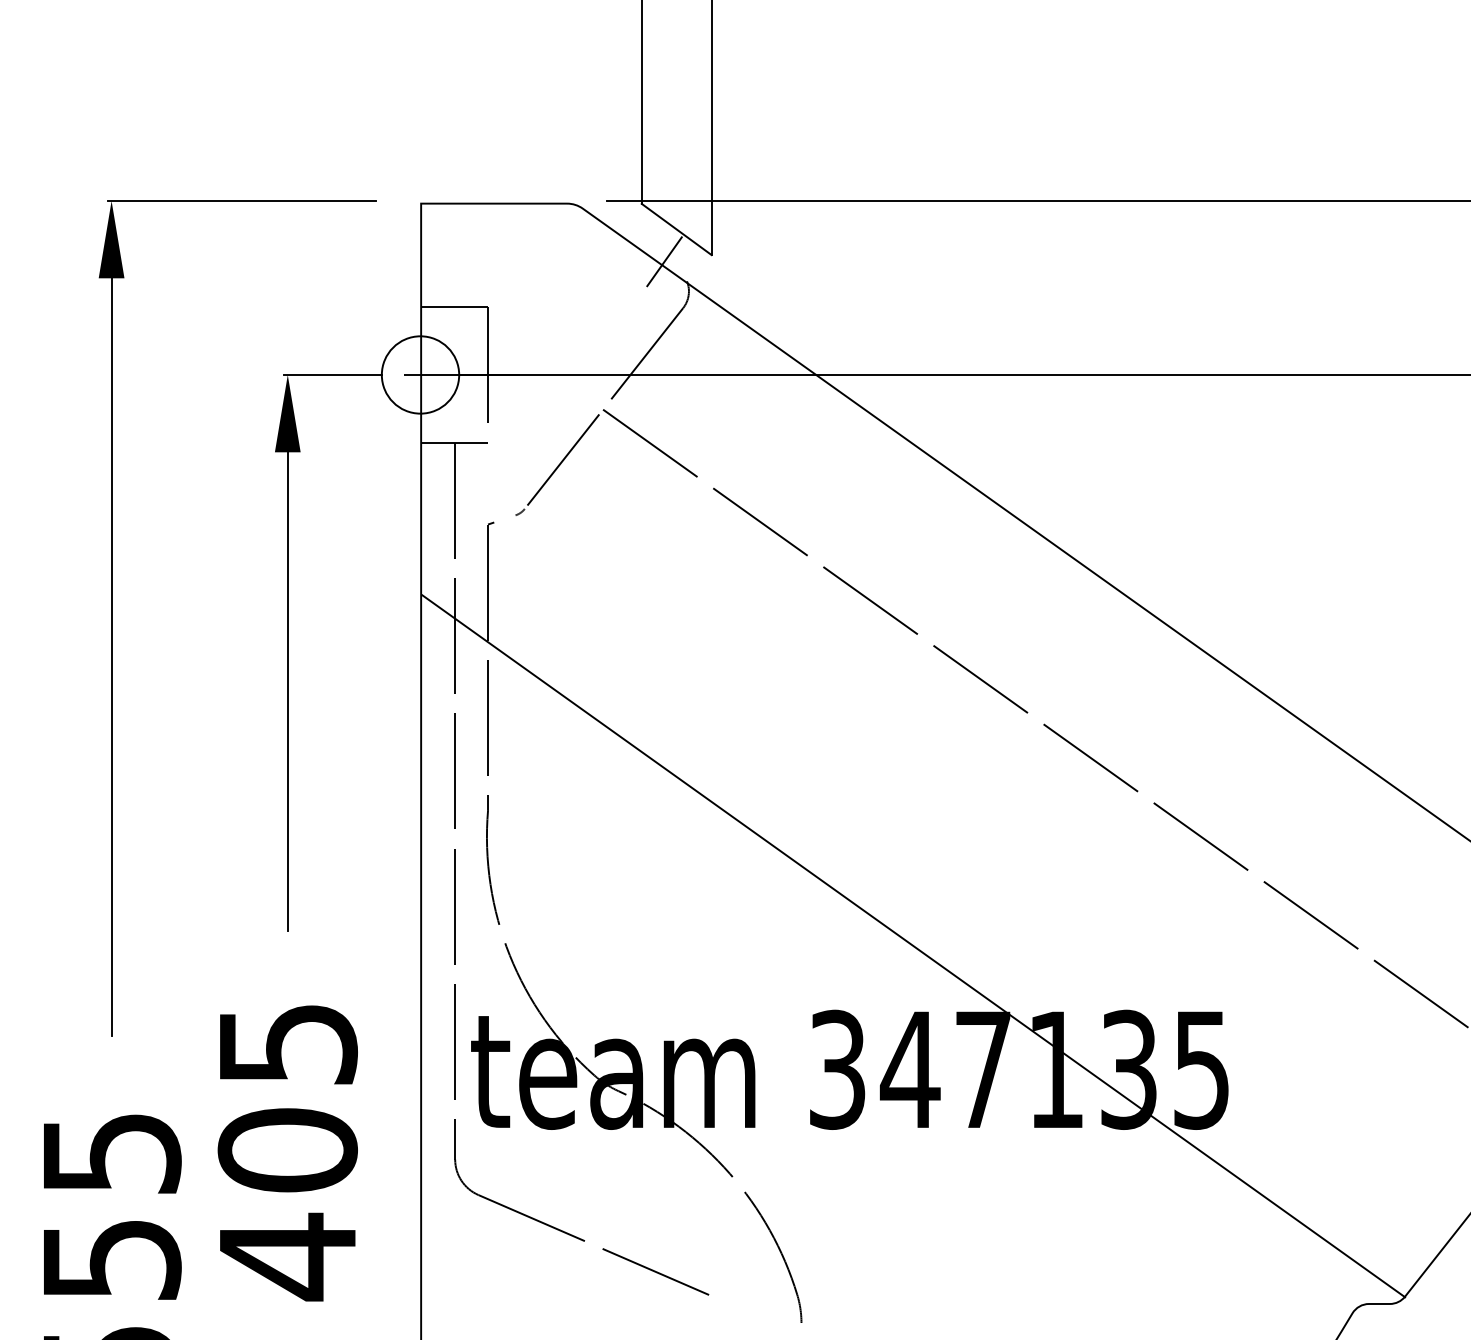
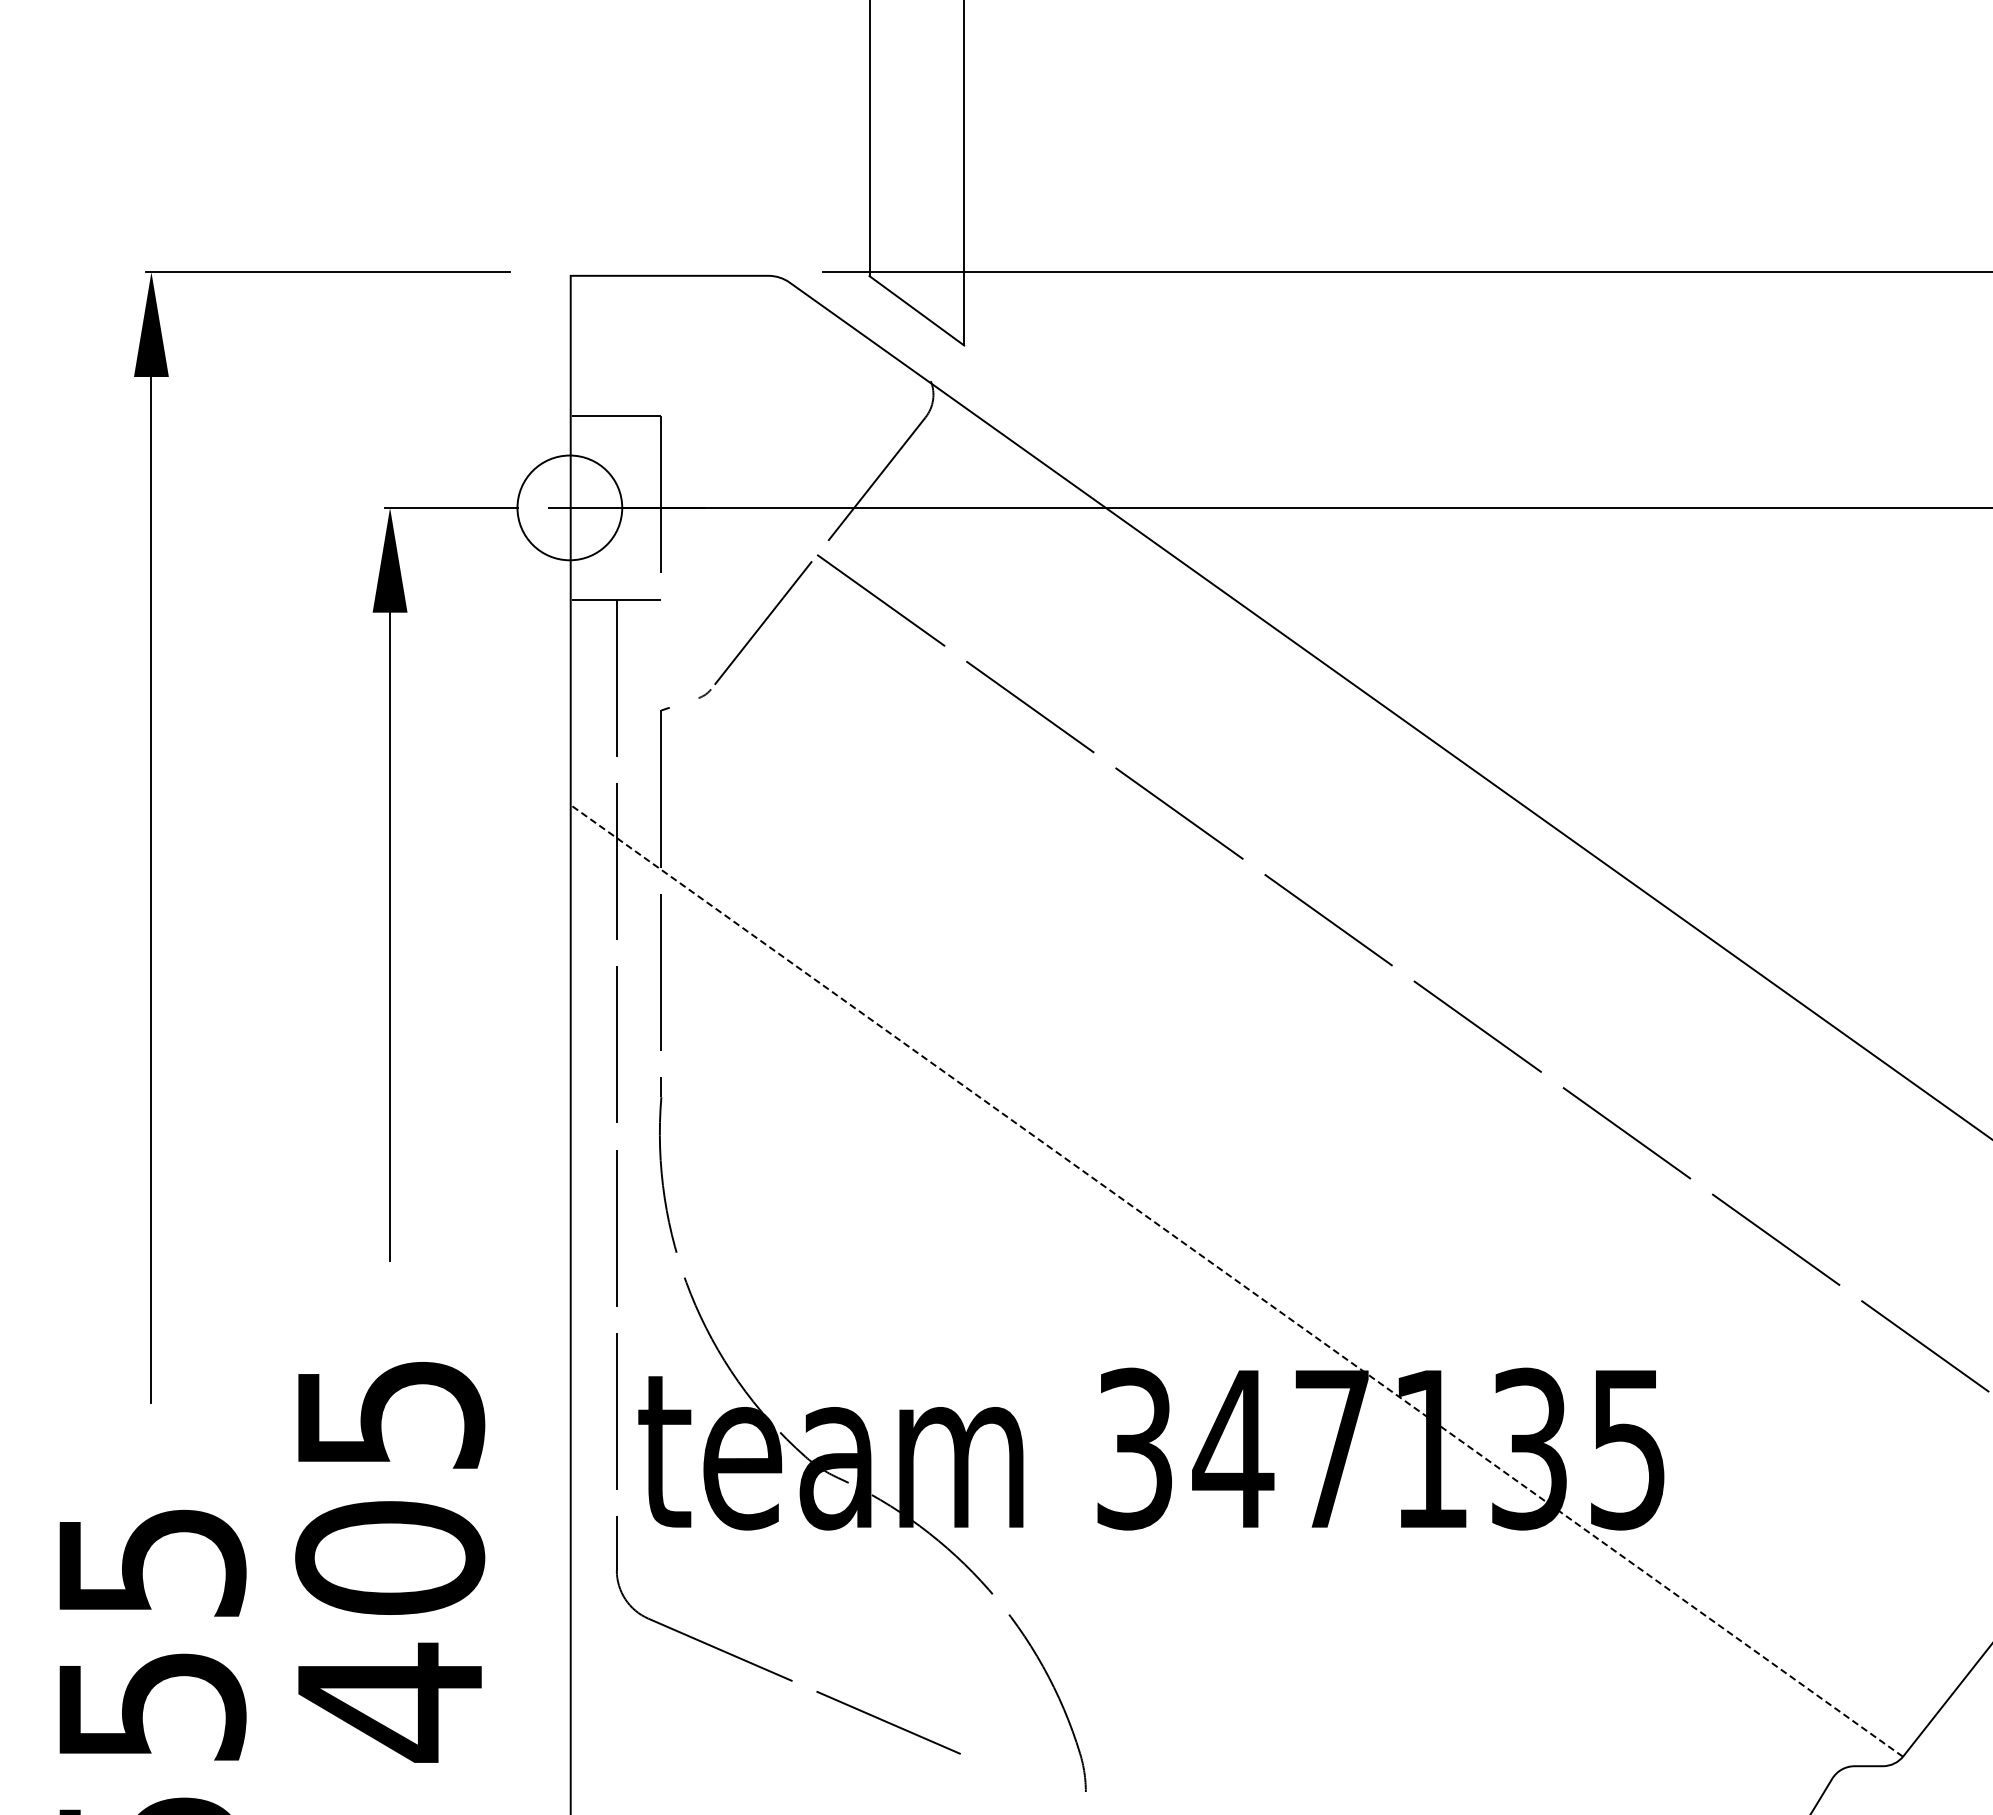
line: (664, 261) -> (900, 354), removed
line: (913, 946) -> (1237, 1281), solid -> dashed

